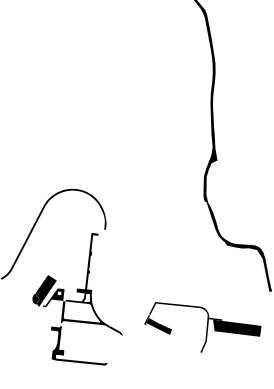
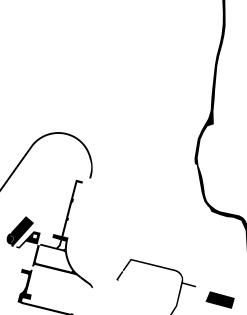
fill: (159, 325) -> (131, 283), removed
fill: (224, 326) -> (197, 293), removed

